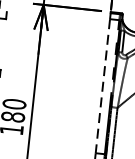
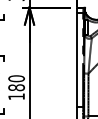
line: (102, 87) -> (76, 60), dashed -> solid

